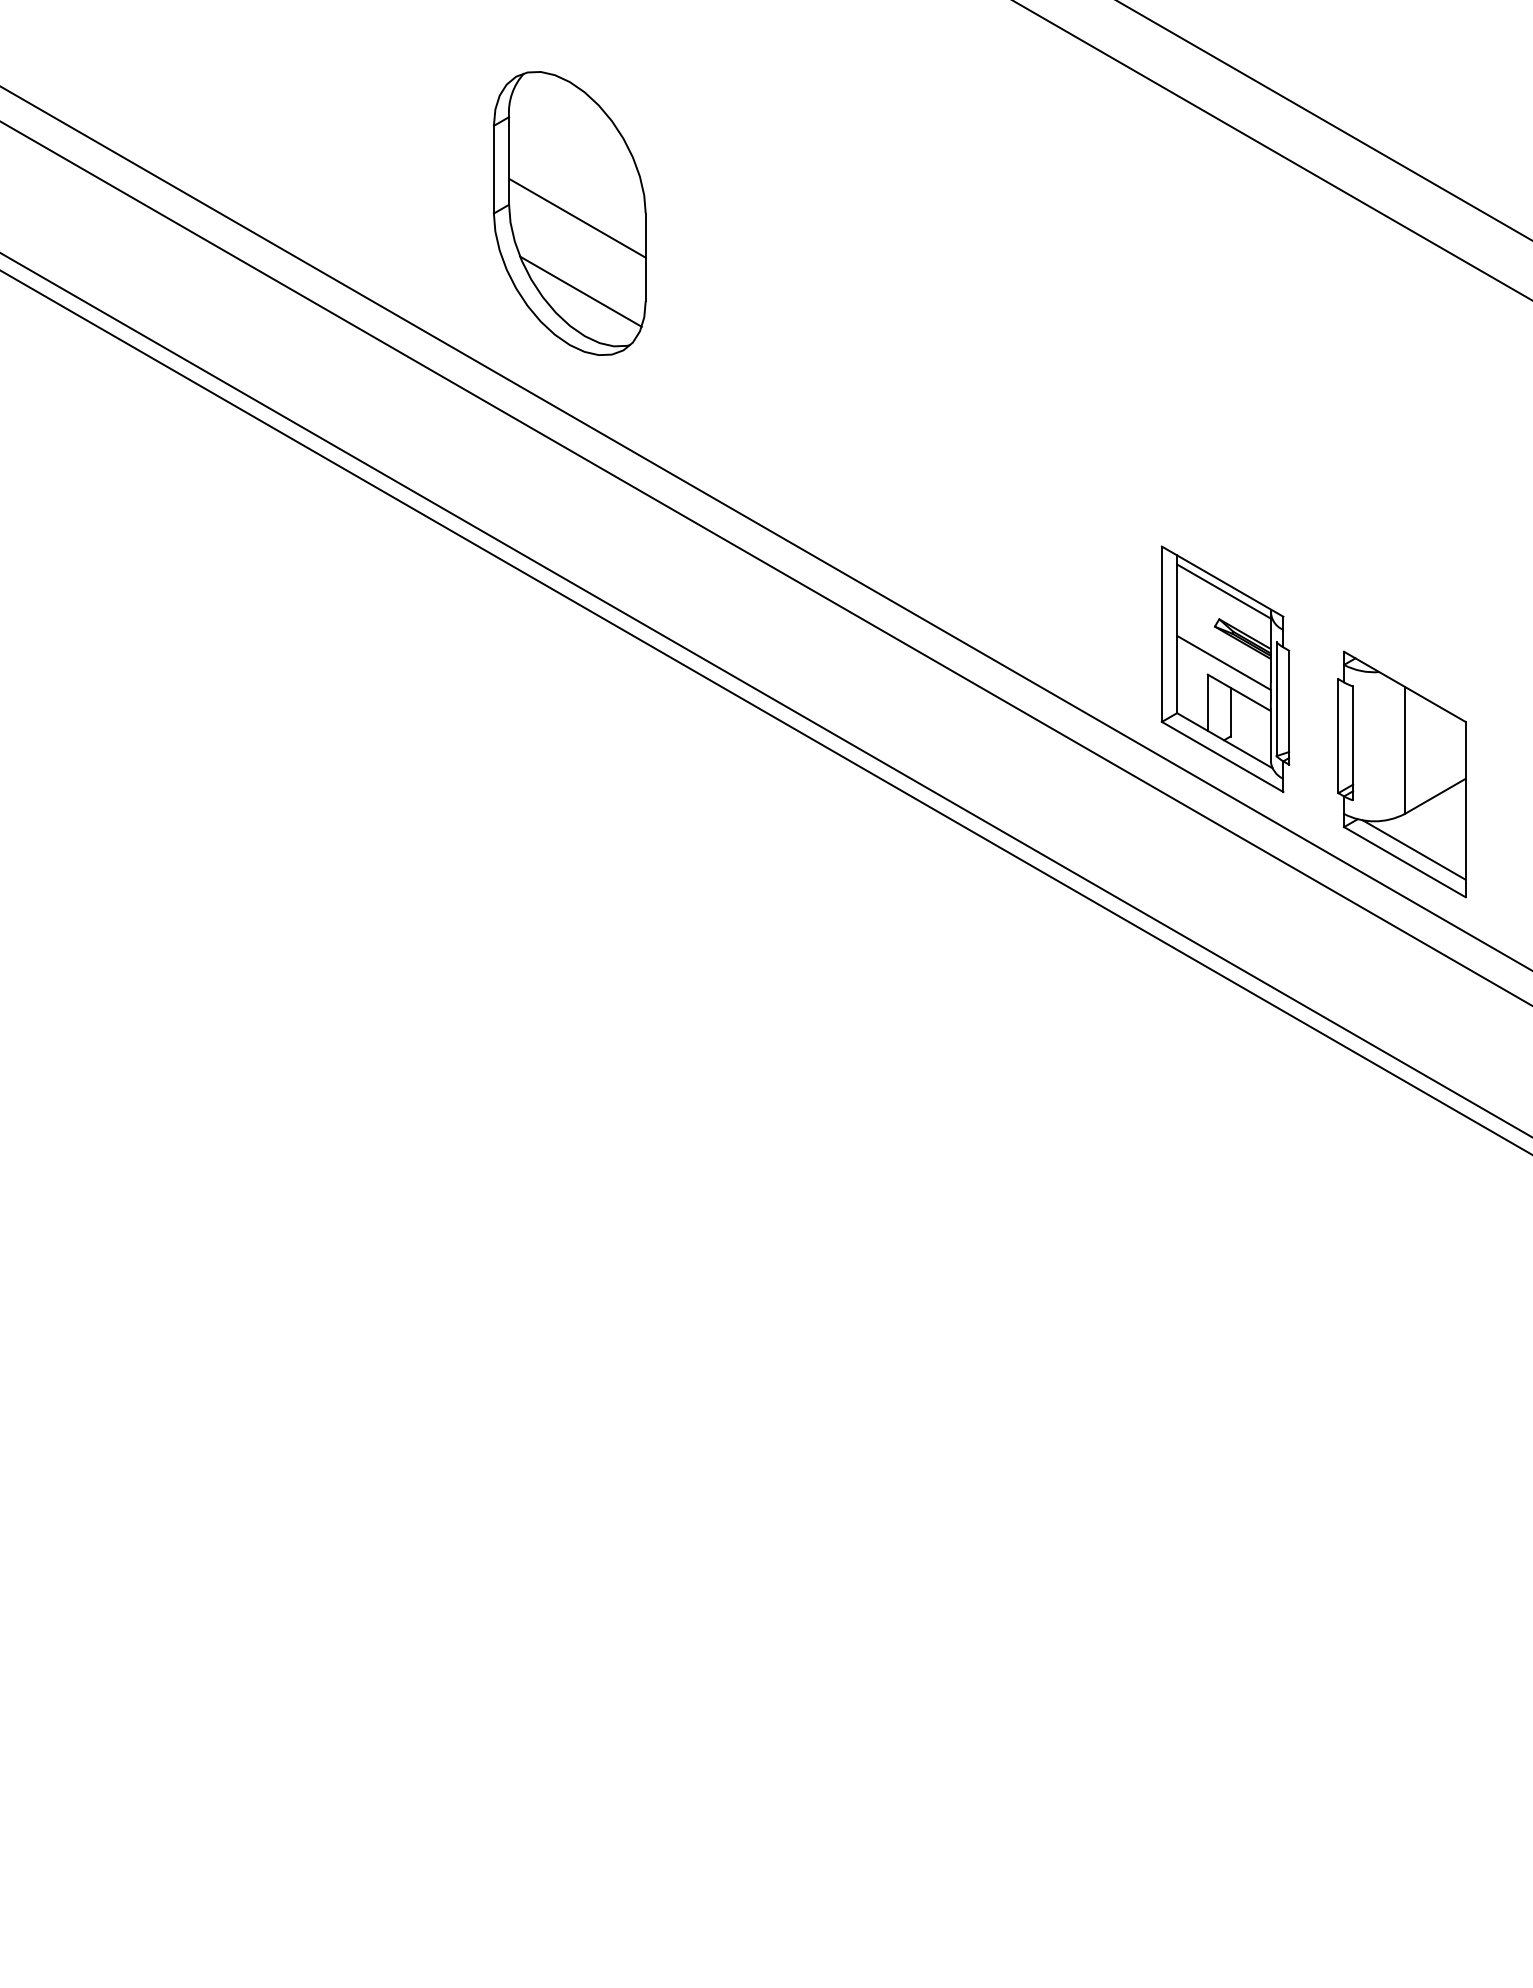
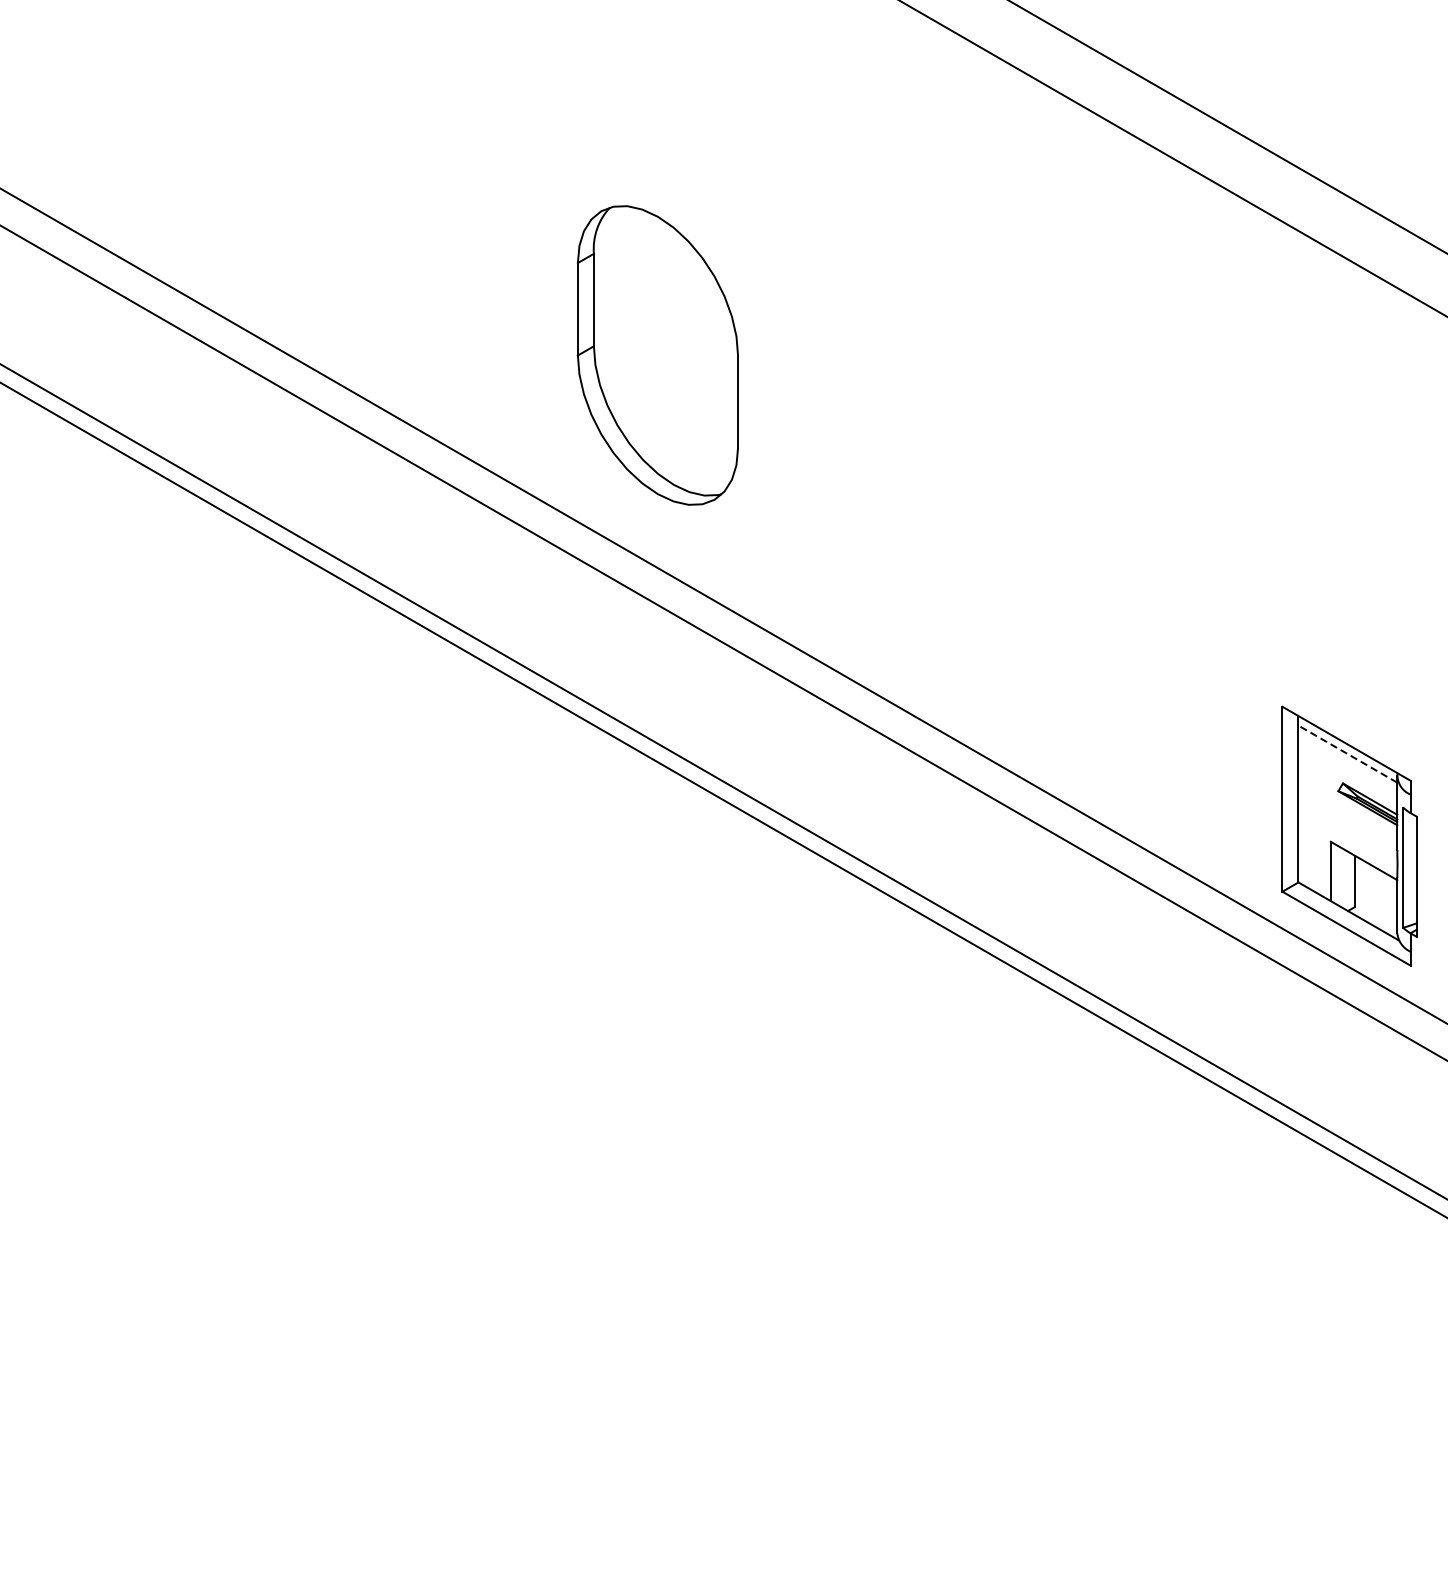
line: (577, 217) -> (666, 359), removed
line: (580, 291) -> (669, 437), removed
line: (1223, 591) -> (1347, 754), solid -> dashed
line: (1223, 662) -> (1347, 829), removed

